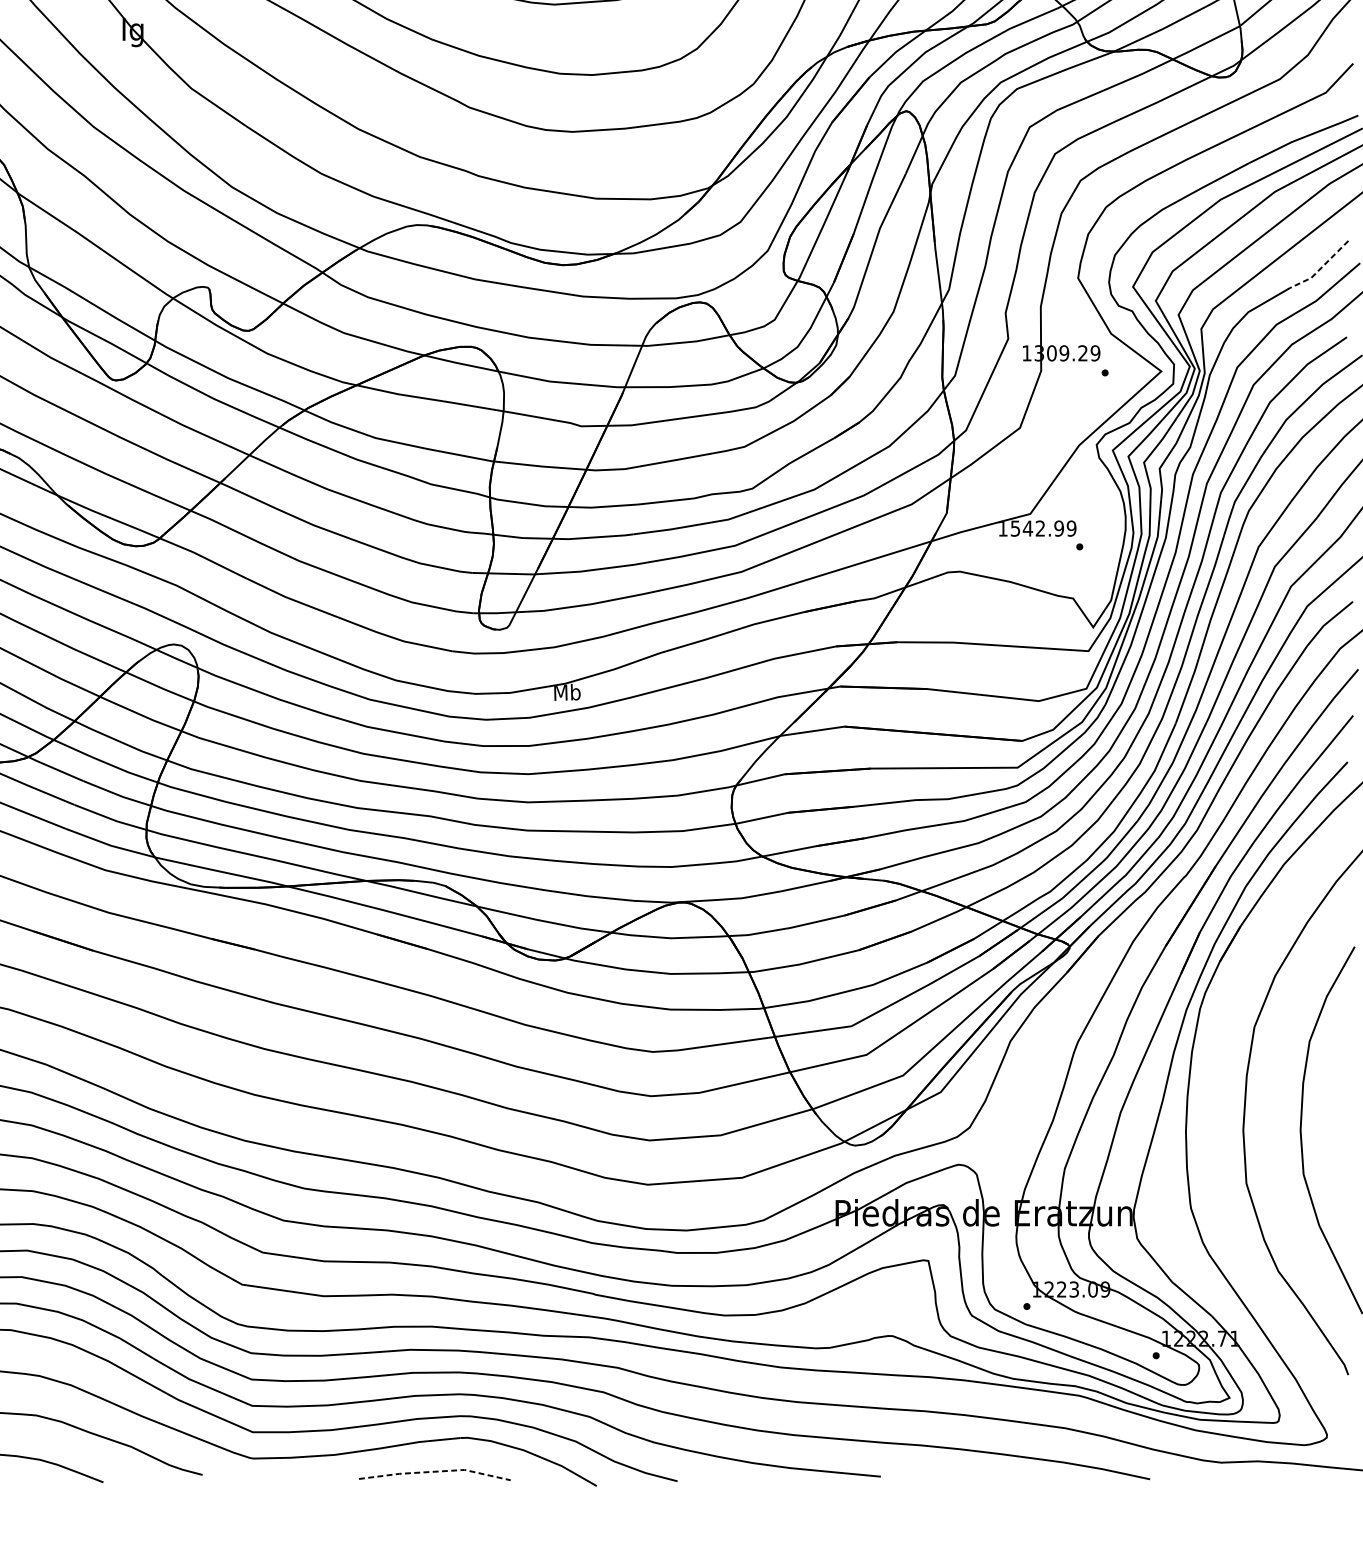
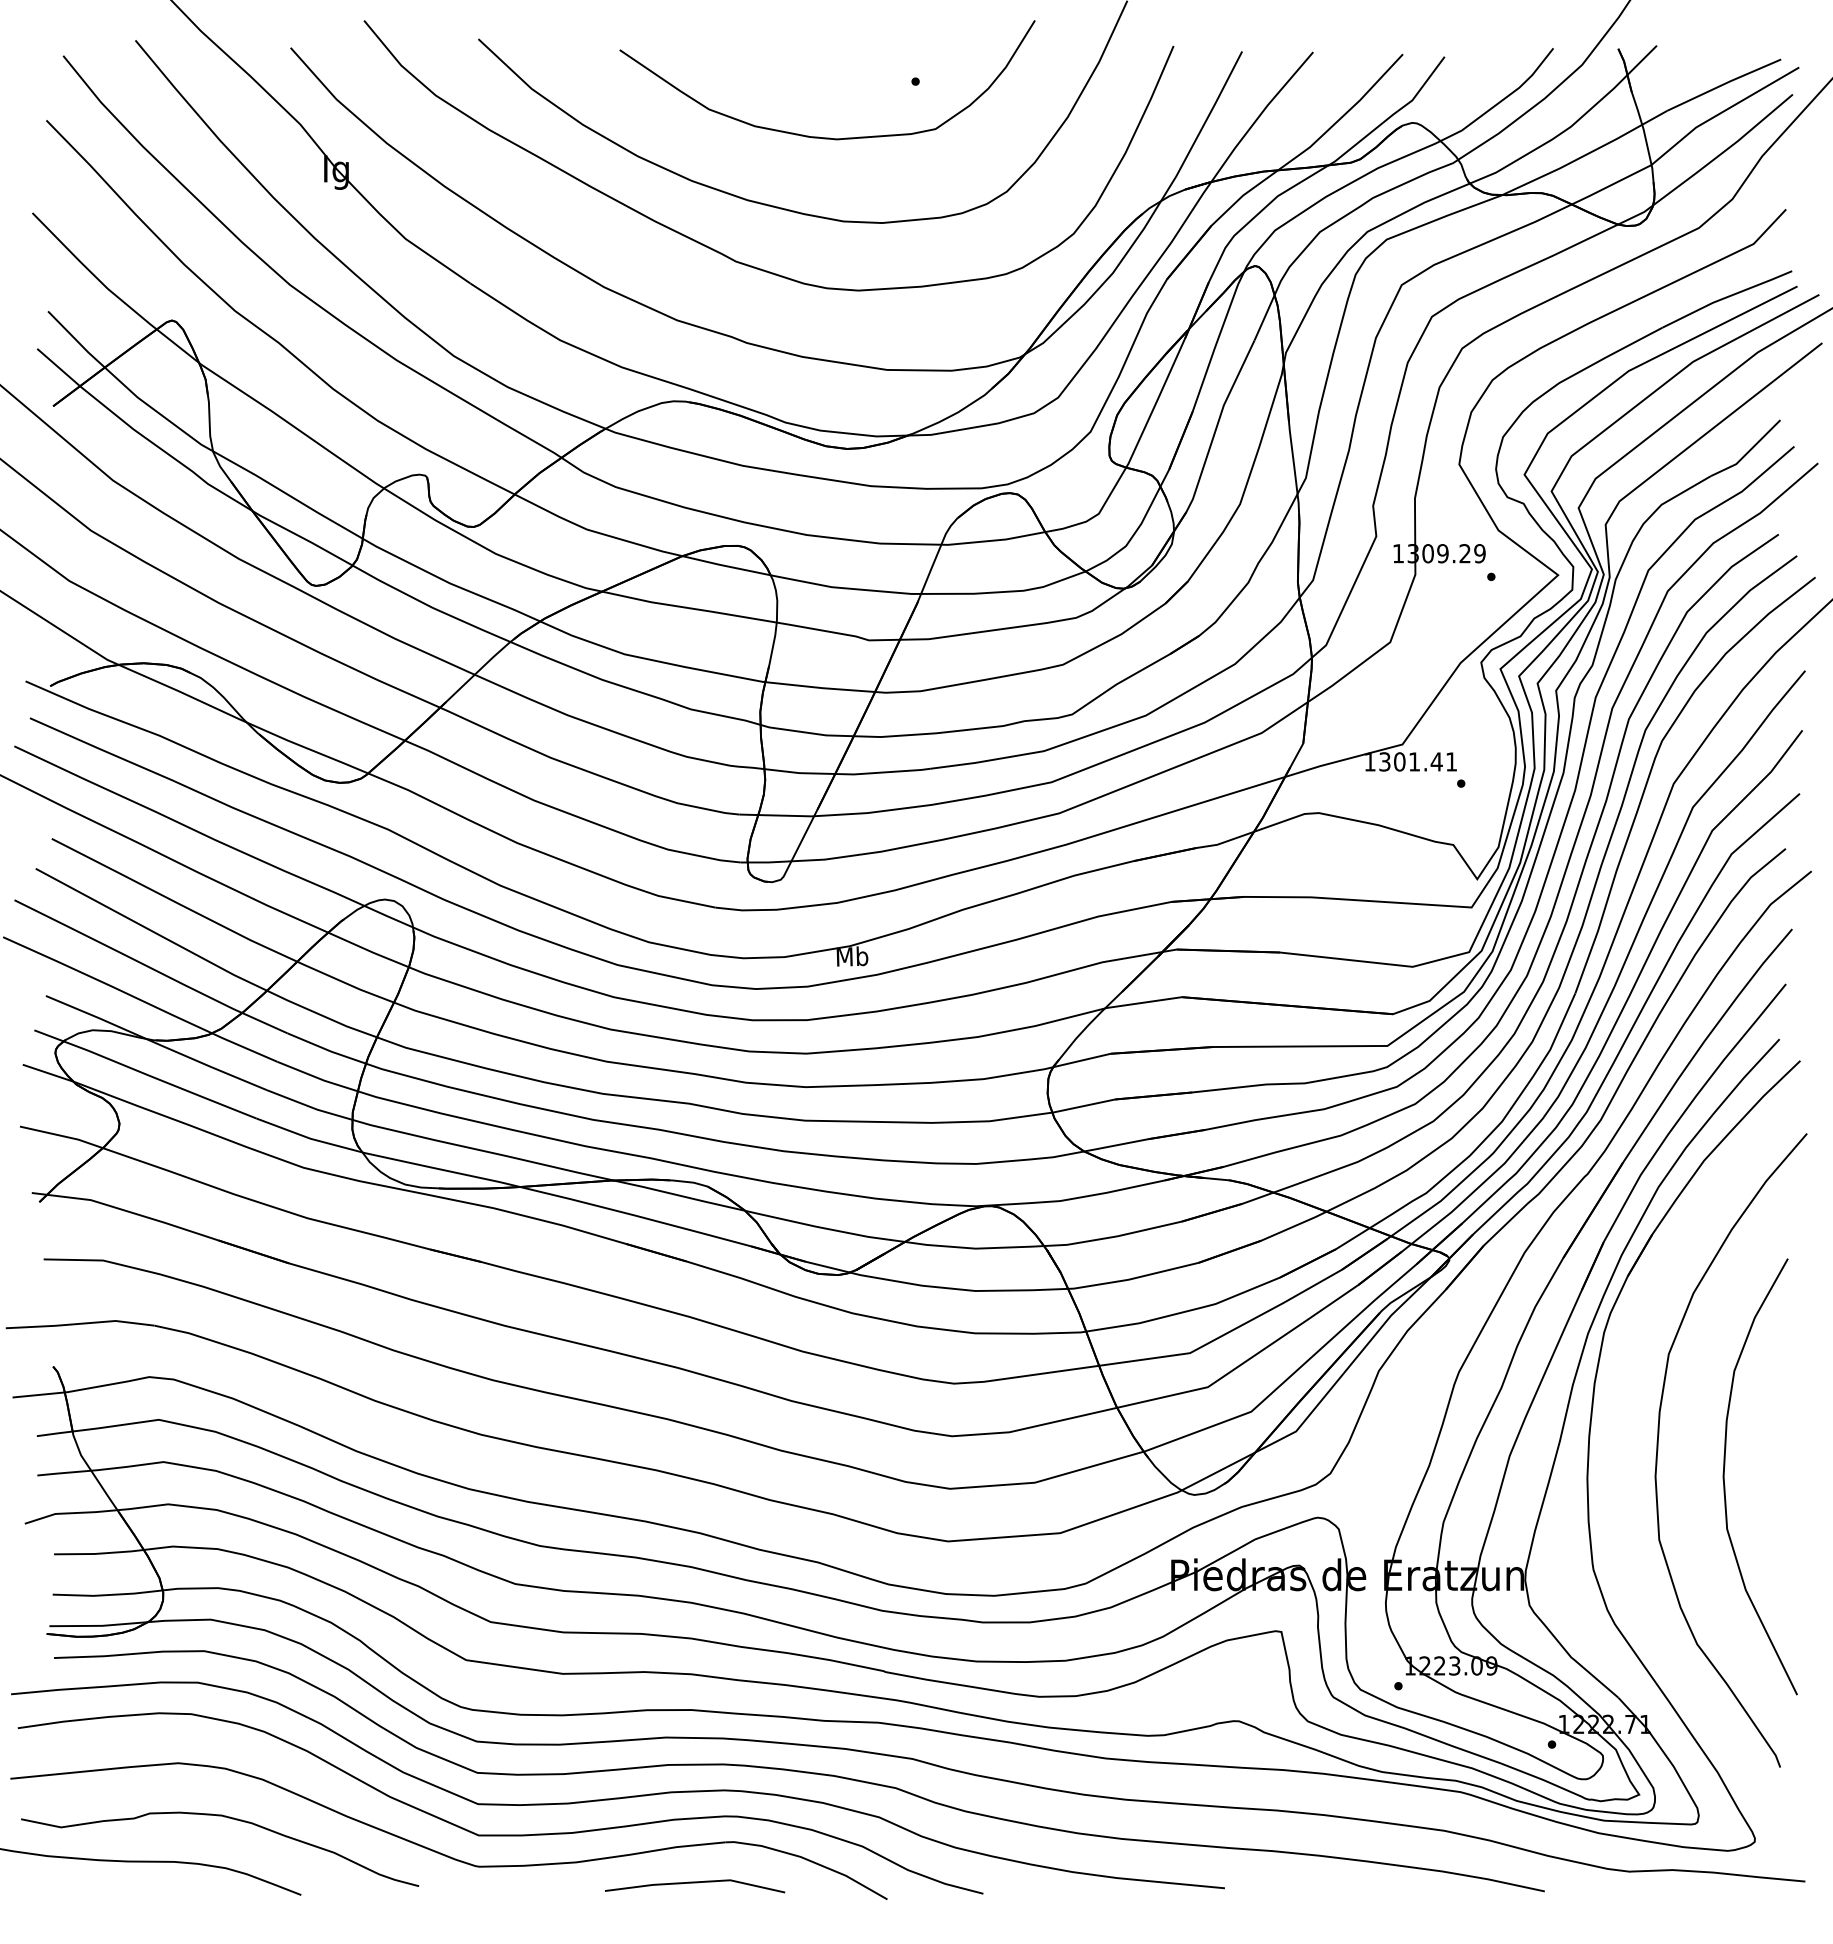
line: (1321, 268) -> (1748, 452), dashed -> solid
text: (1043, 528) -> (1418, 761), 1542.99 -> 1301.41
line: (435, 1471) -> (695, 1882), dashed -> solid

